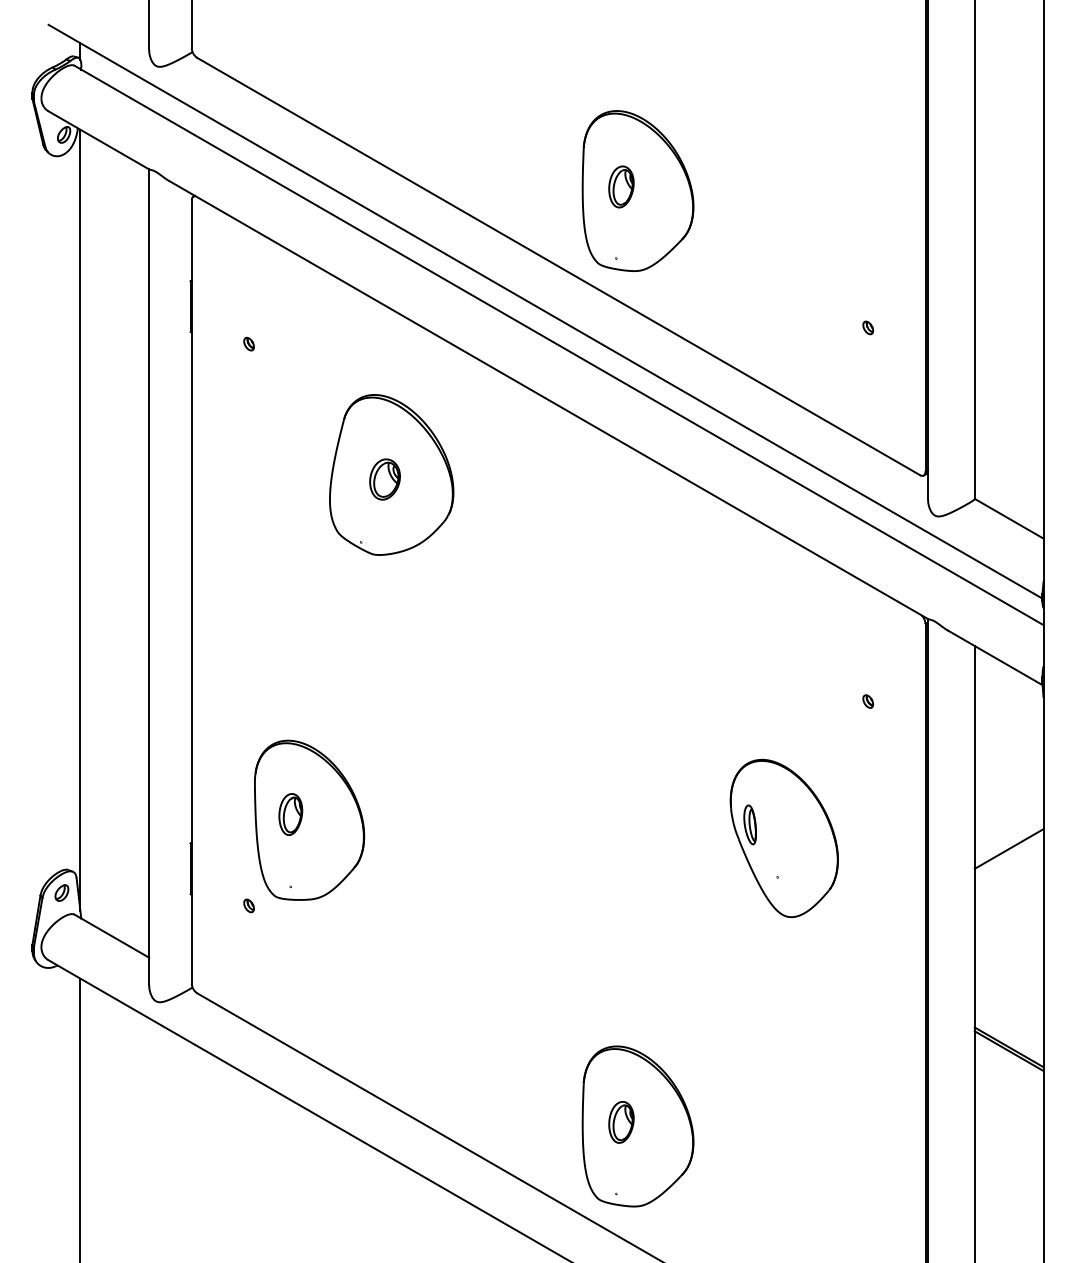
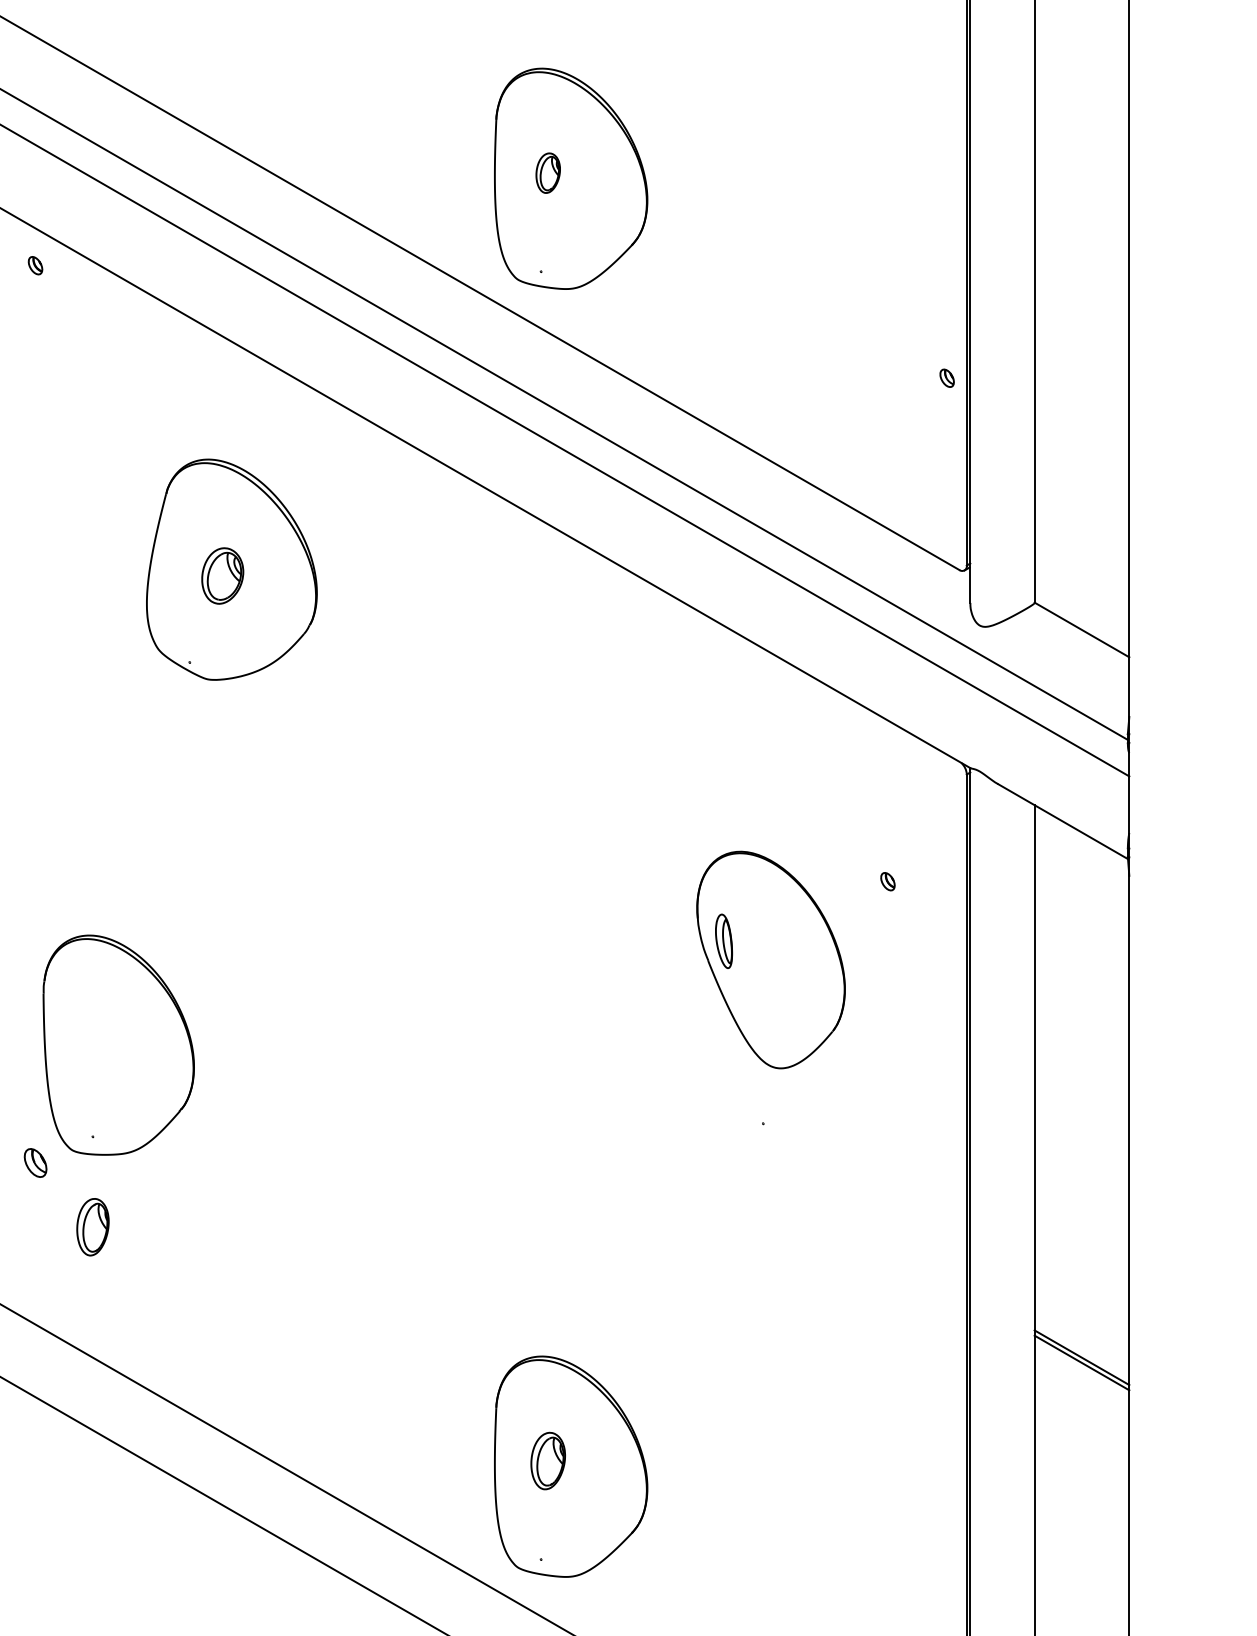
part: (621, 186) -> (548, 172), size x0.7
part: (867, 327) -> (946, 377), moved
part: (248, 344) -> (34, 266), moved
part: (290, 814) -> (92, 1227), moved
part: (783, 838) -> (769, 960), moved
line: (1008, 848) -> (1081, 1083), removed
part: (248, 905) -> (34, 1162), size x1.6

